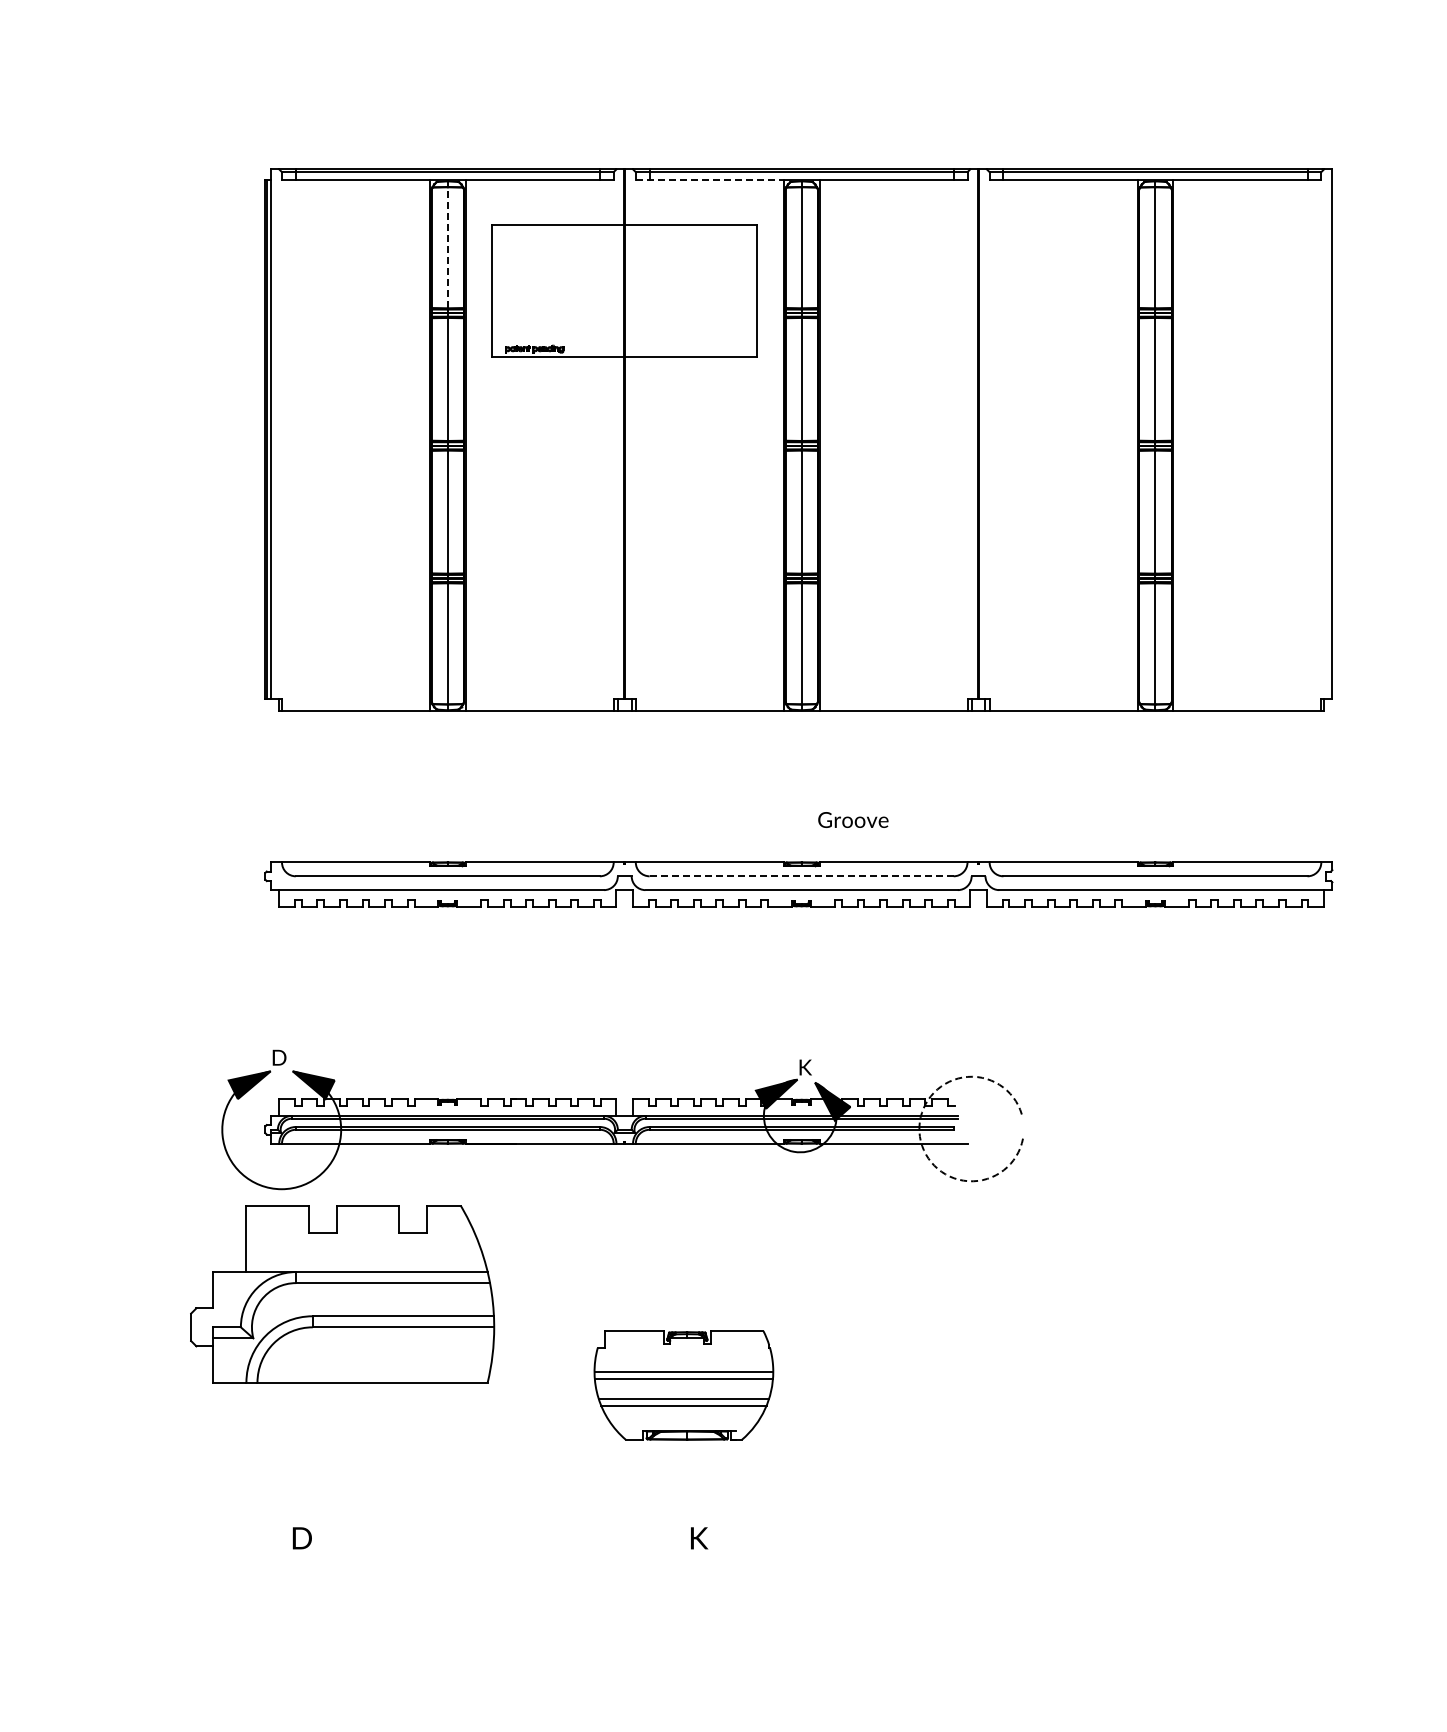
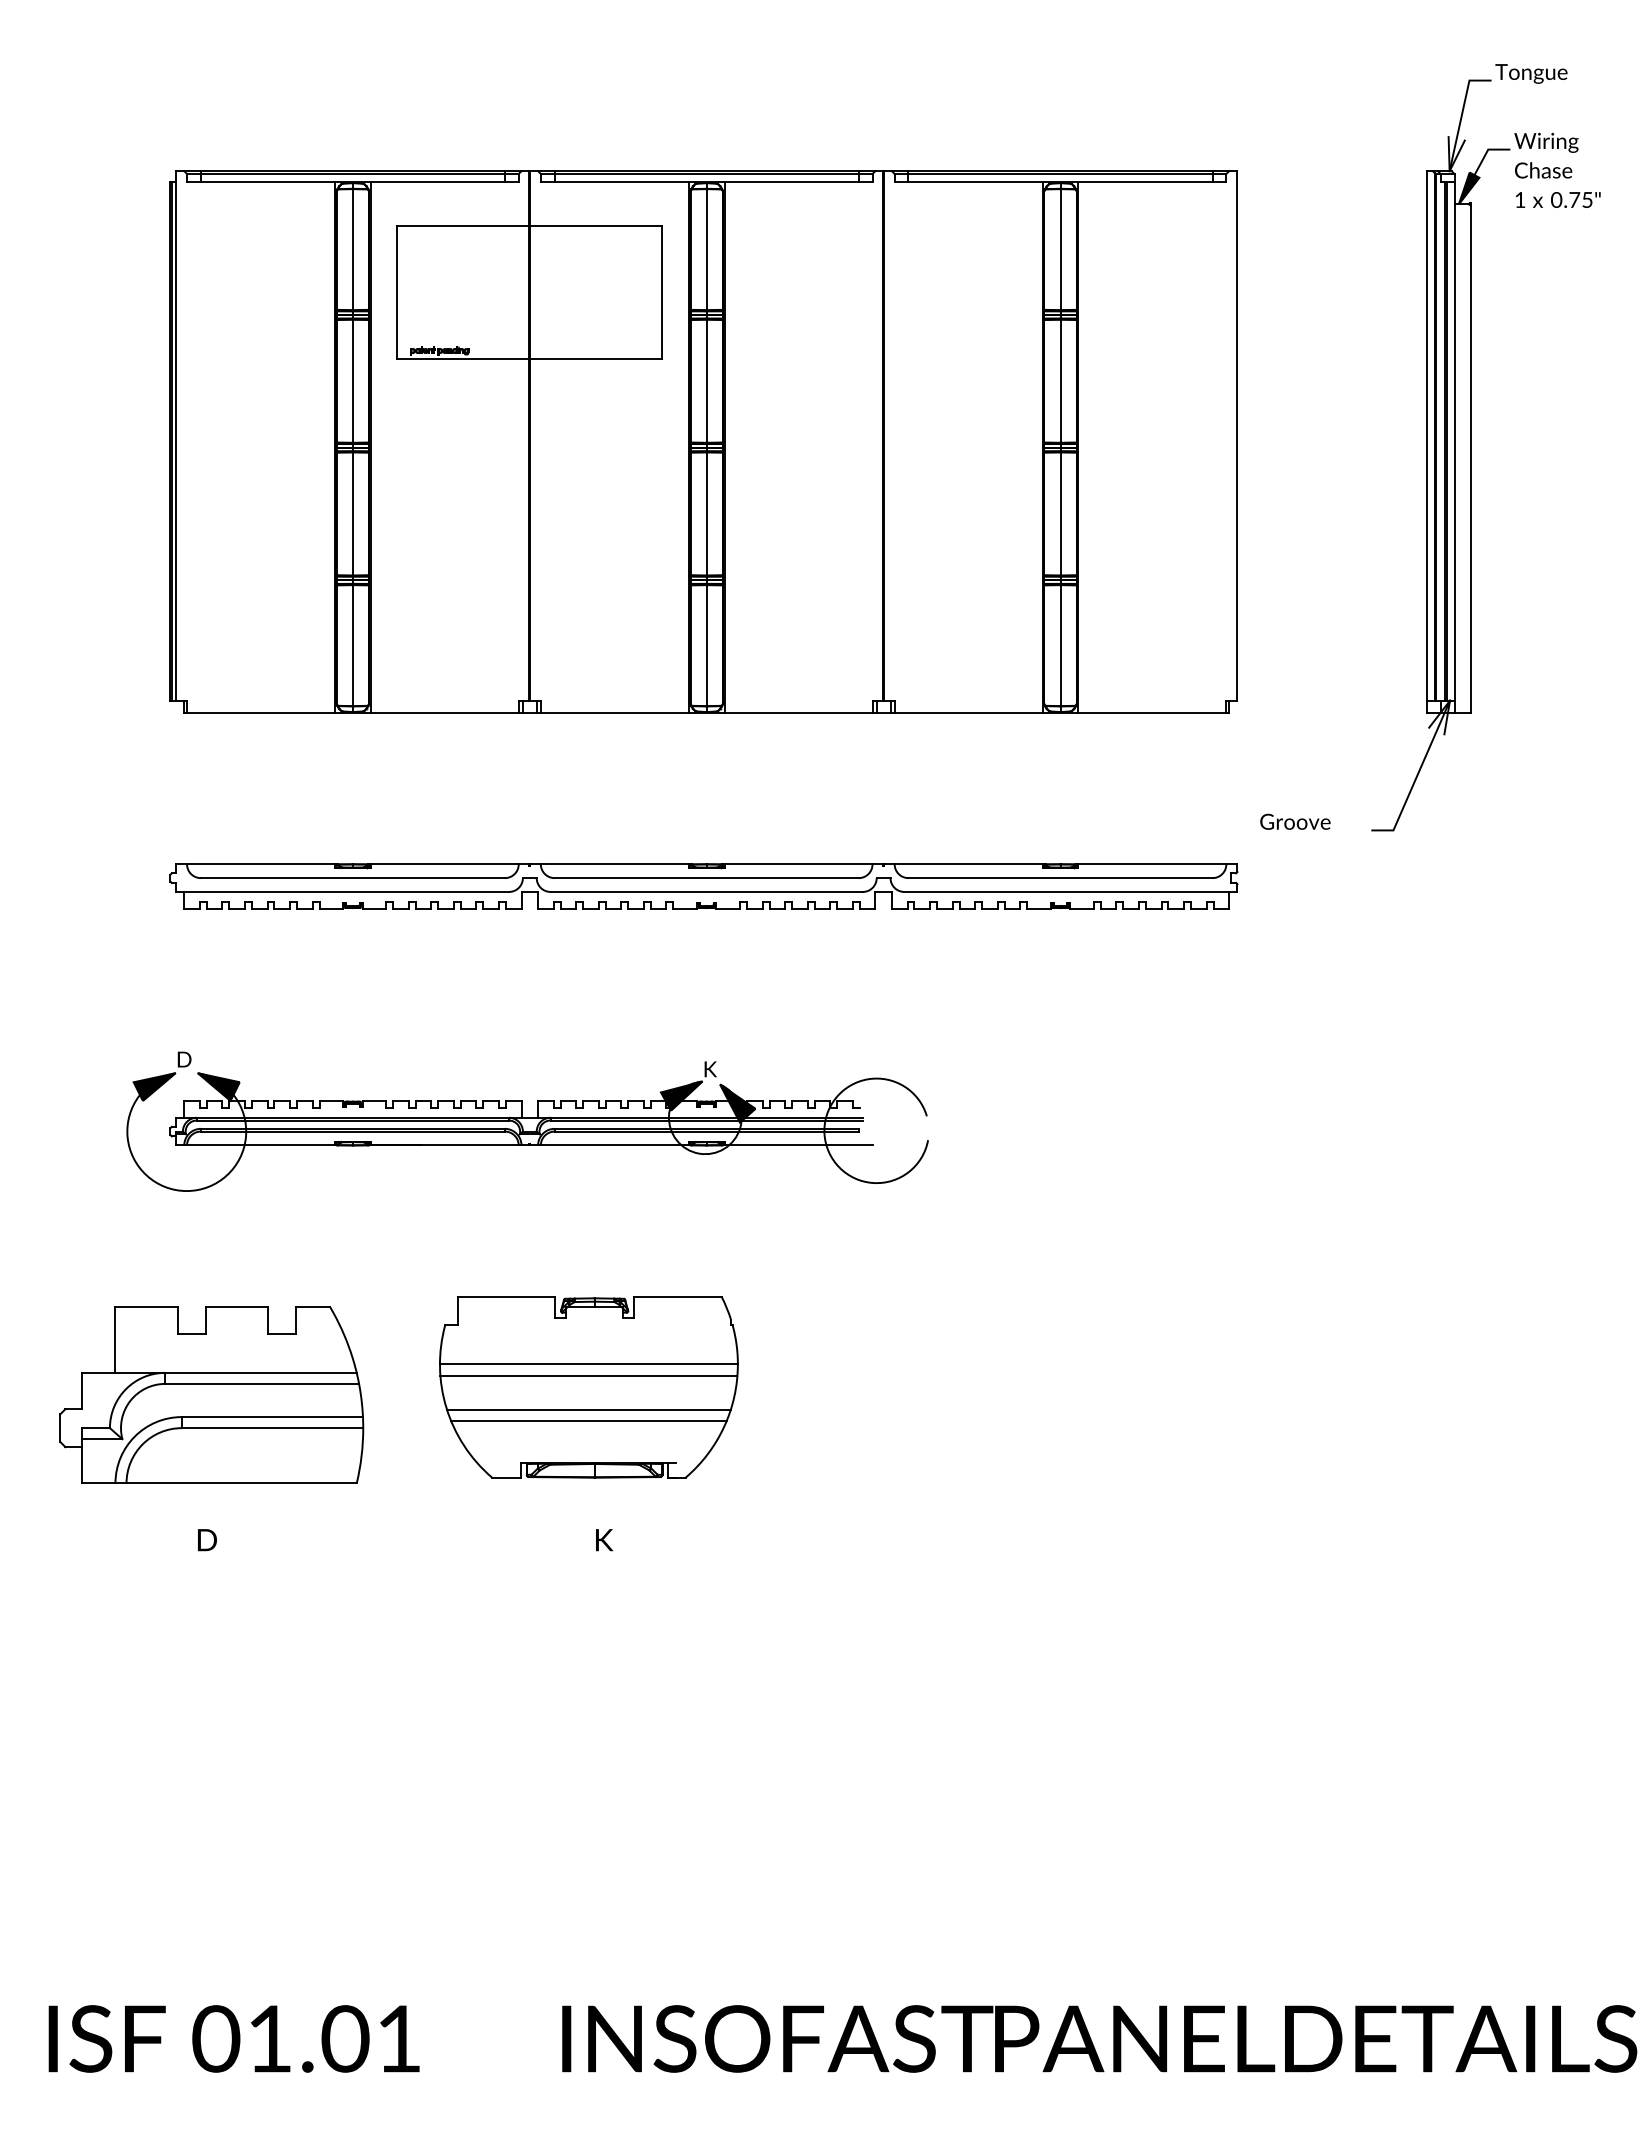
line: (709, 180) -> (614, 182), dashed -> solid
line: (447, 247) -> (352, 249), dashed -> solid
text: (853, 819) -> (1295, 821), moved
line: (801, 876) -> (706, 878), dashed -> solid
arc: (919, 1131) -> (824, 1133), dashed -> solid
part: (342, 1293) -> (211, 1394), moved
part: (683, 1385) -> (588, 1387), size x1.67

